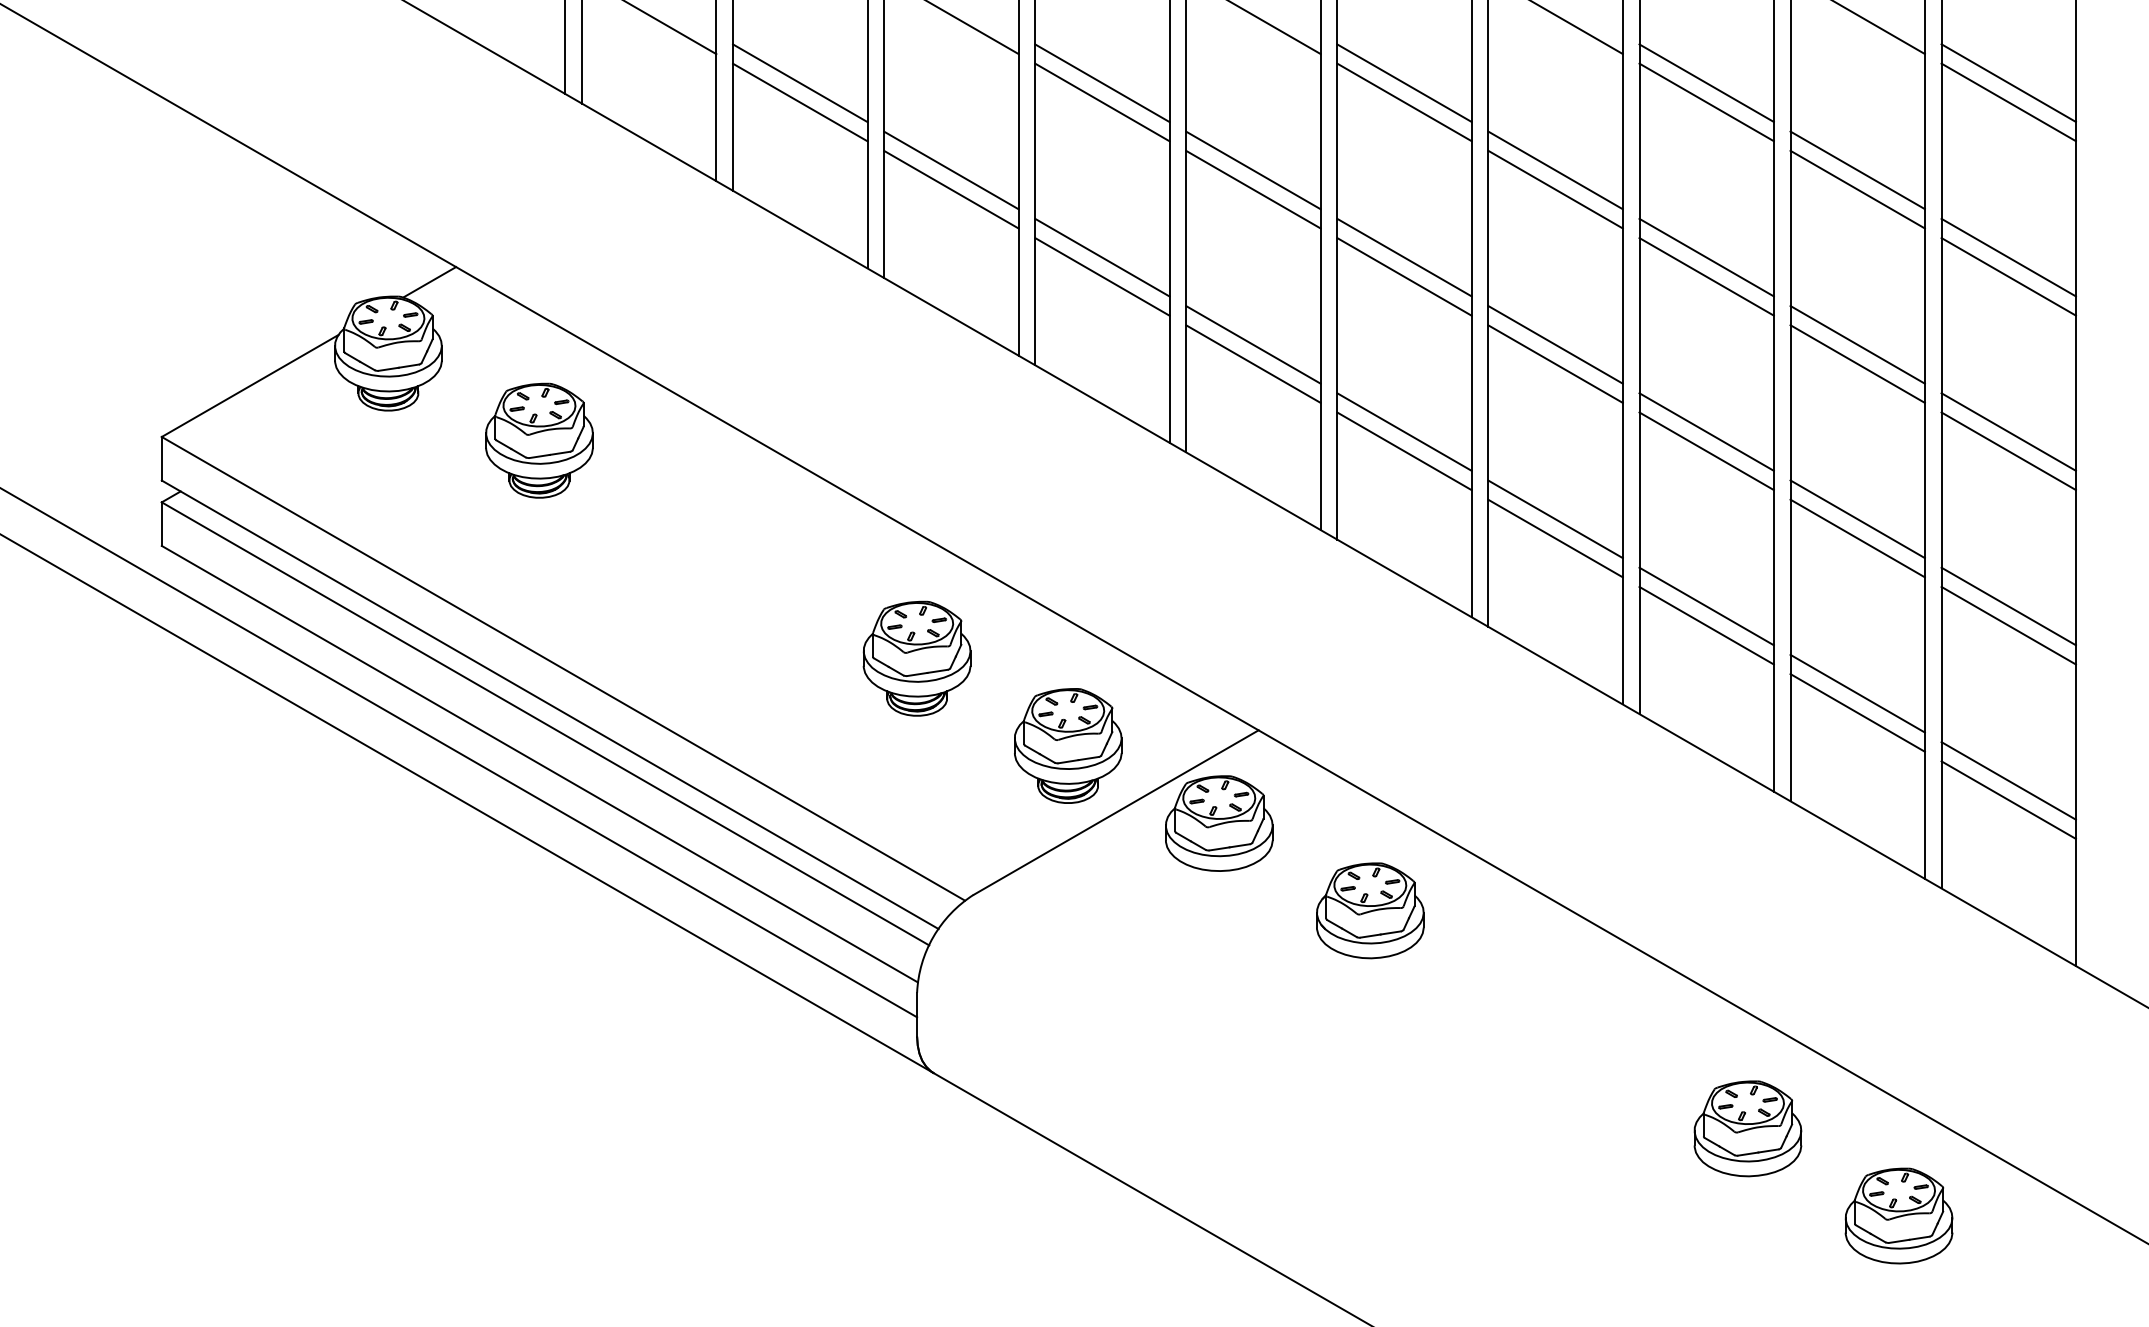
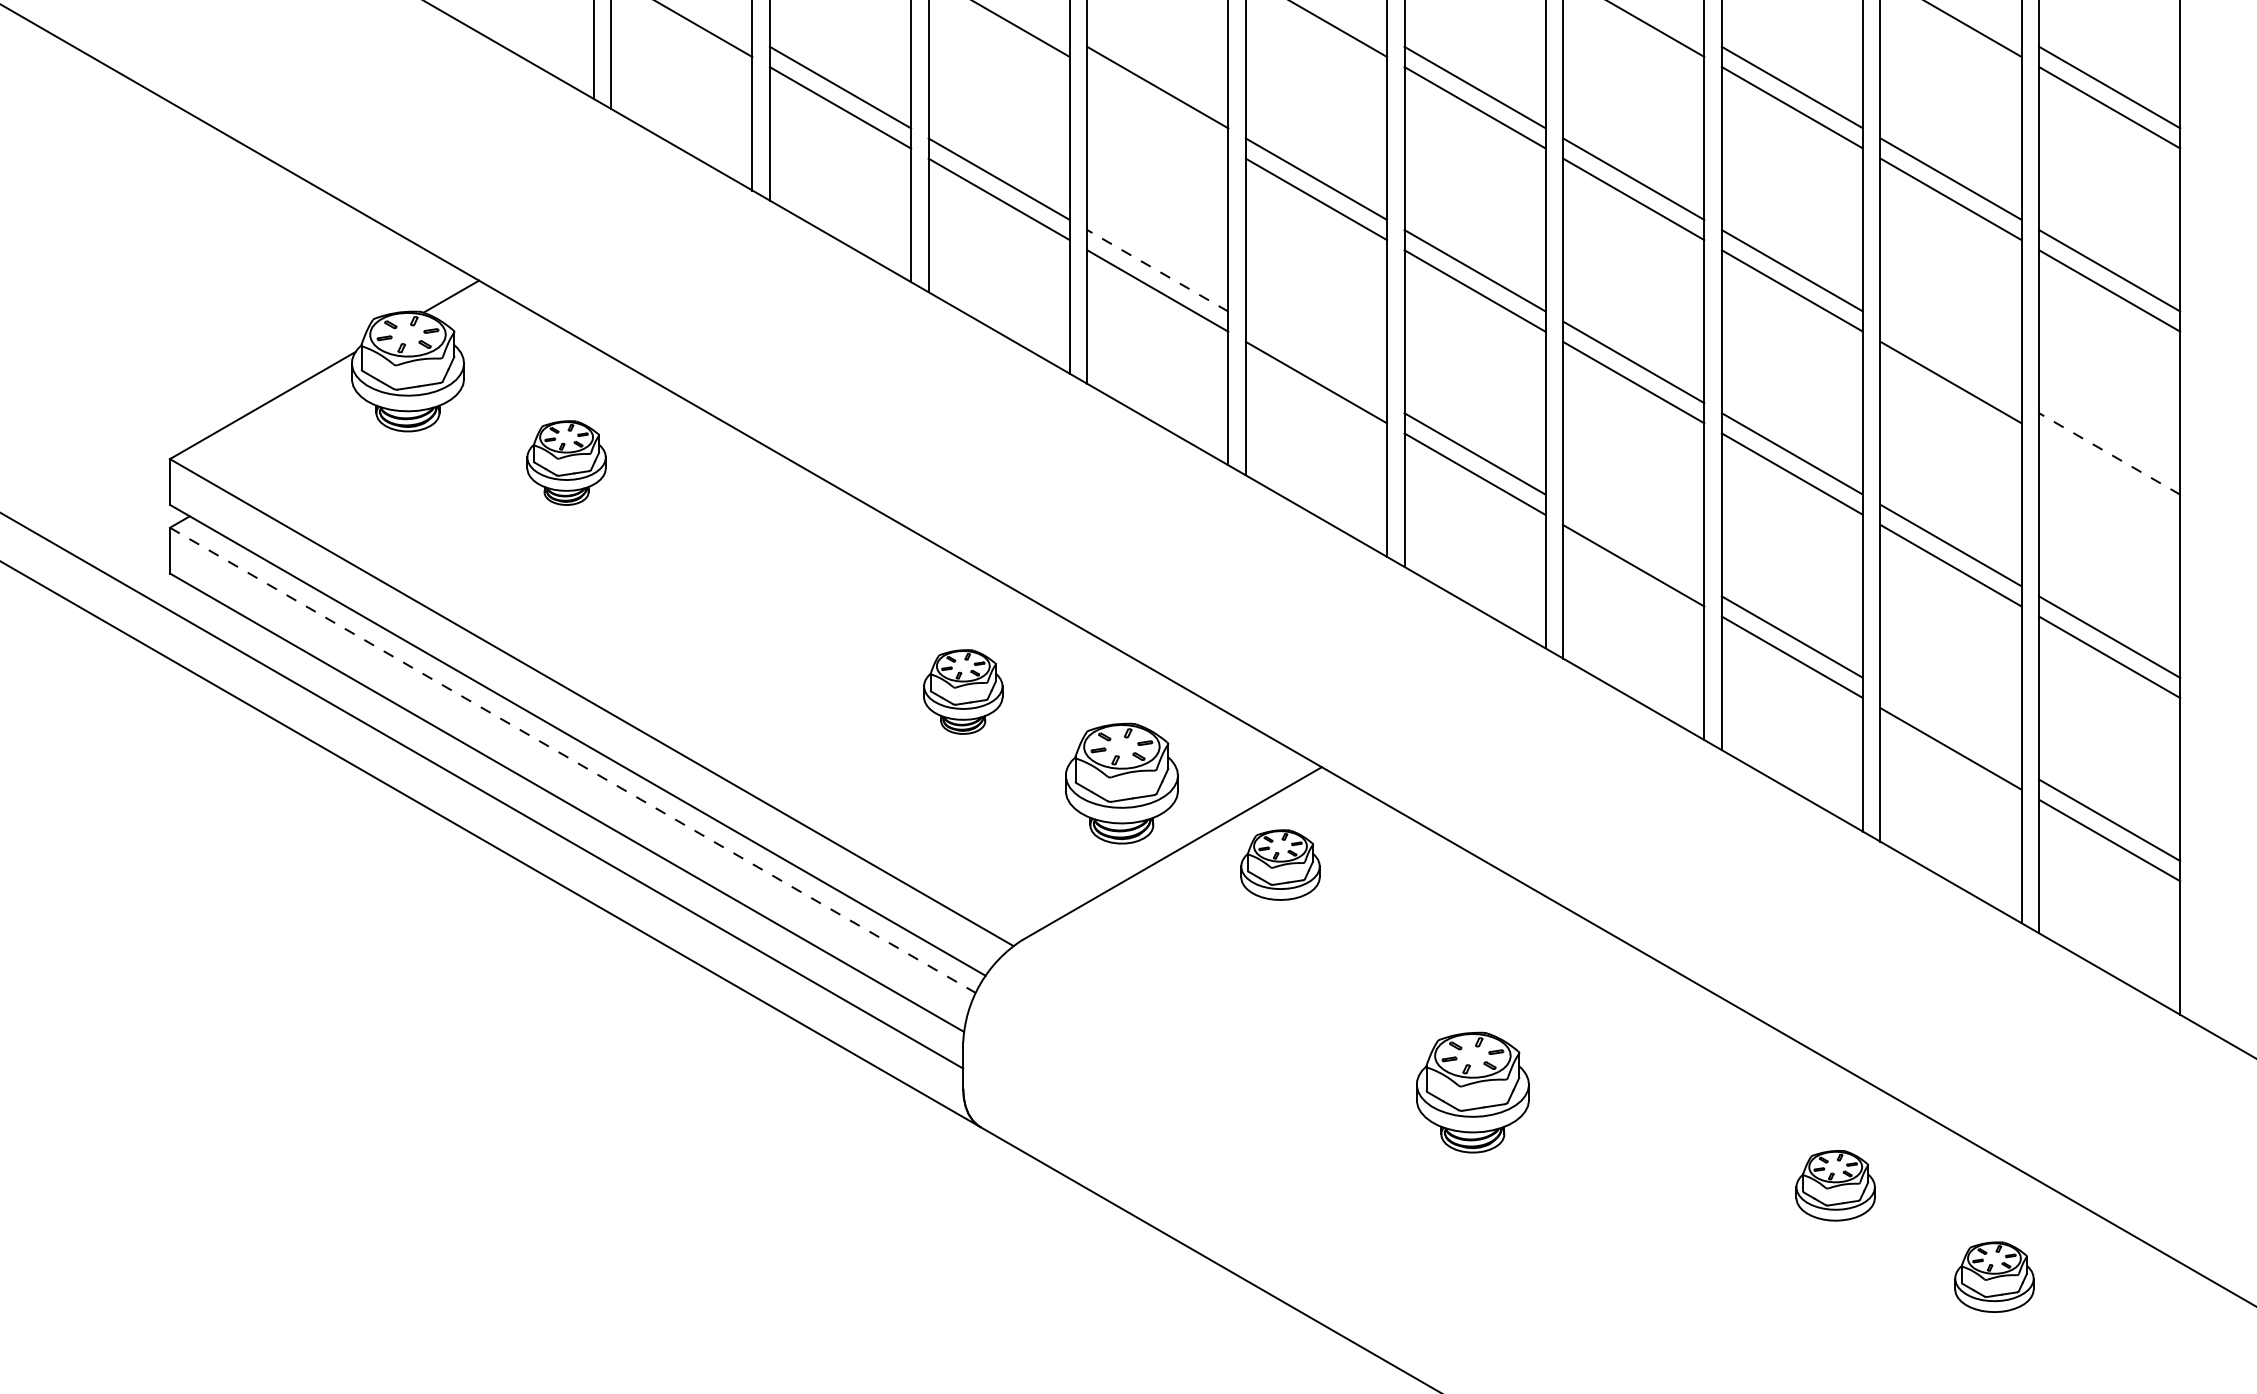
line: (1102, 102) -> (1157, 107), removed
line: (1102, 257) -> (1157, 270), solid -> dashed
line: (1253, 344) -> (1316, 362), removed
line: (1857, 344) -> (1950, 362), removed
line: (2008, 431) -> (2109, 453), solid -> dashed
part: (539, 440) -> (566, 462), size x0.7
line: (2008, 450) -> (2109, 473), removed
line: (1555, 519) -> (1633, 545), removed
part: (917, 658) -> (963, 691), size x0.7
line: (1857, 693) -> (1950, 728), removed
line: (546, 723) -> (573, 760), solid -> dashed
part: (1219, 822) -> (1280, 864), size x0.7
part: (1370, 910) -> (1439, 956), removed
part: (1402, 1040) -> (1472, 1092), added
part: (1747, 1128) -> (1835, 1185), size x0.7
part: (1899, 1215) -> (1994, 1276), size x0.7

